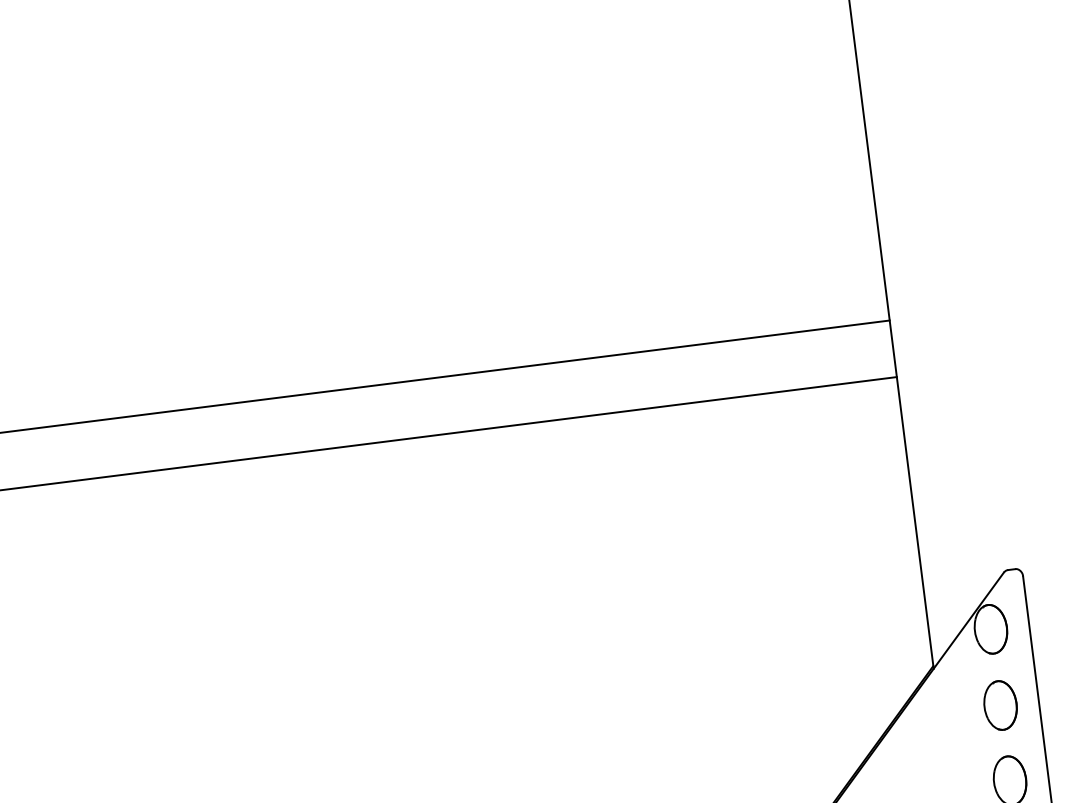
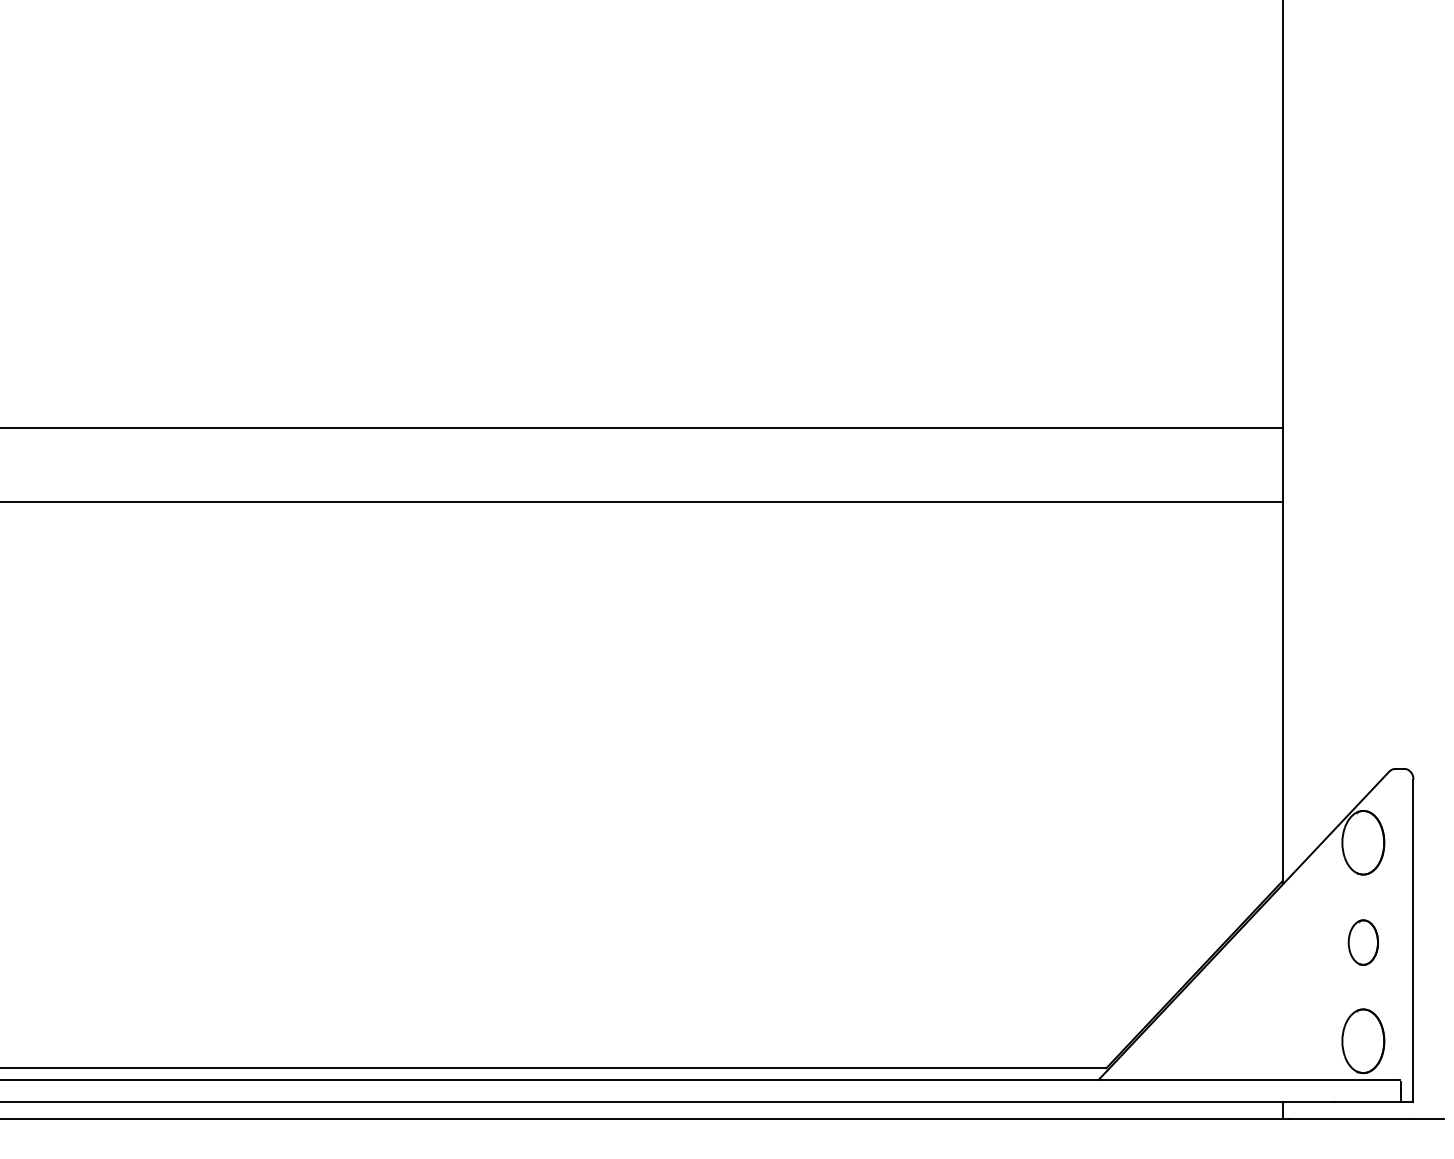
part: (1000, 705) -> (1363, 942), size x0.7

